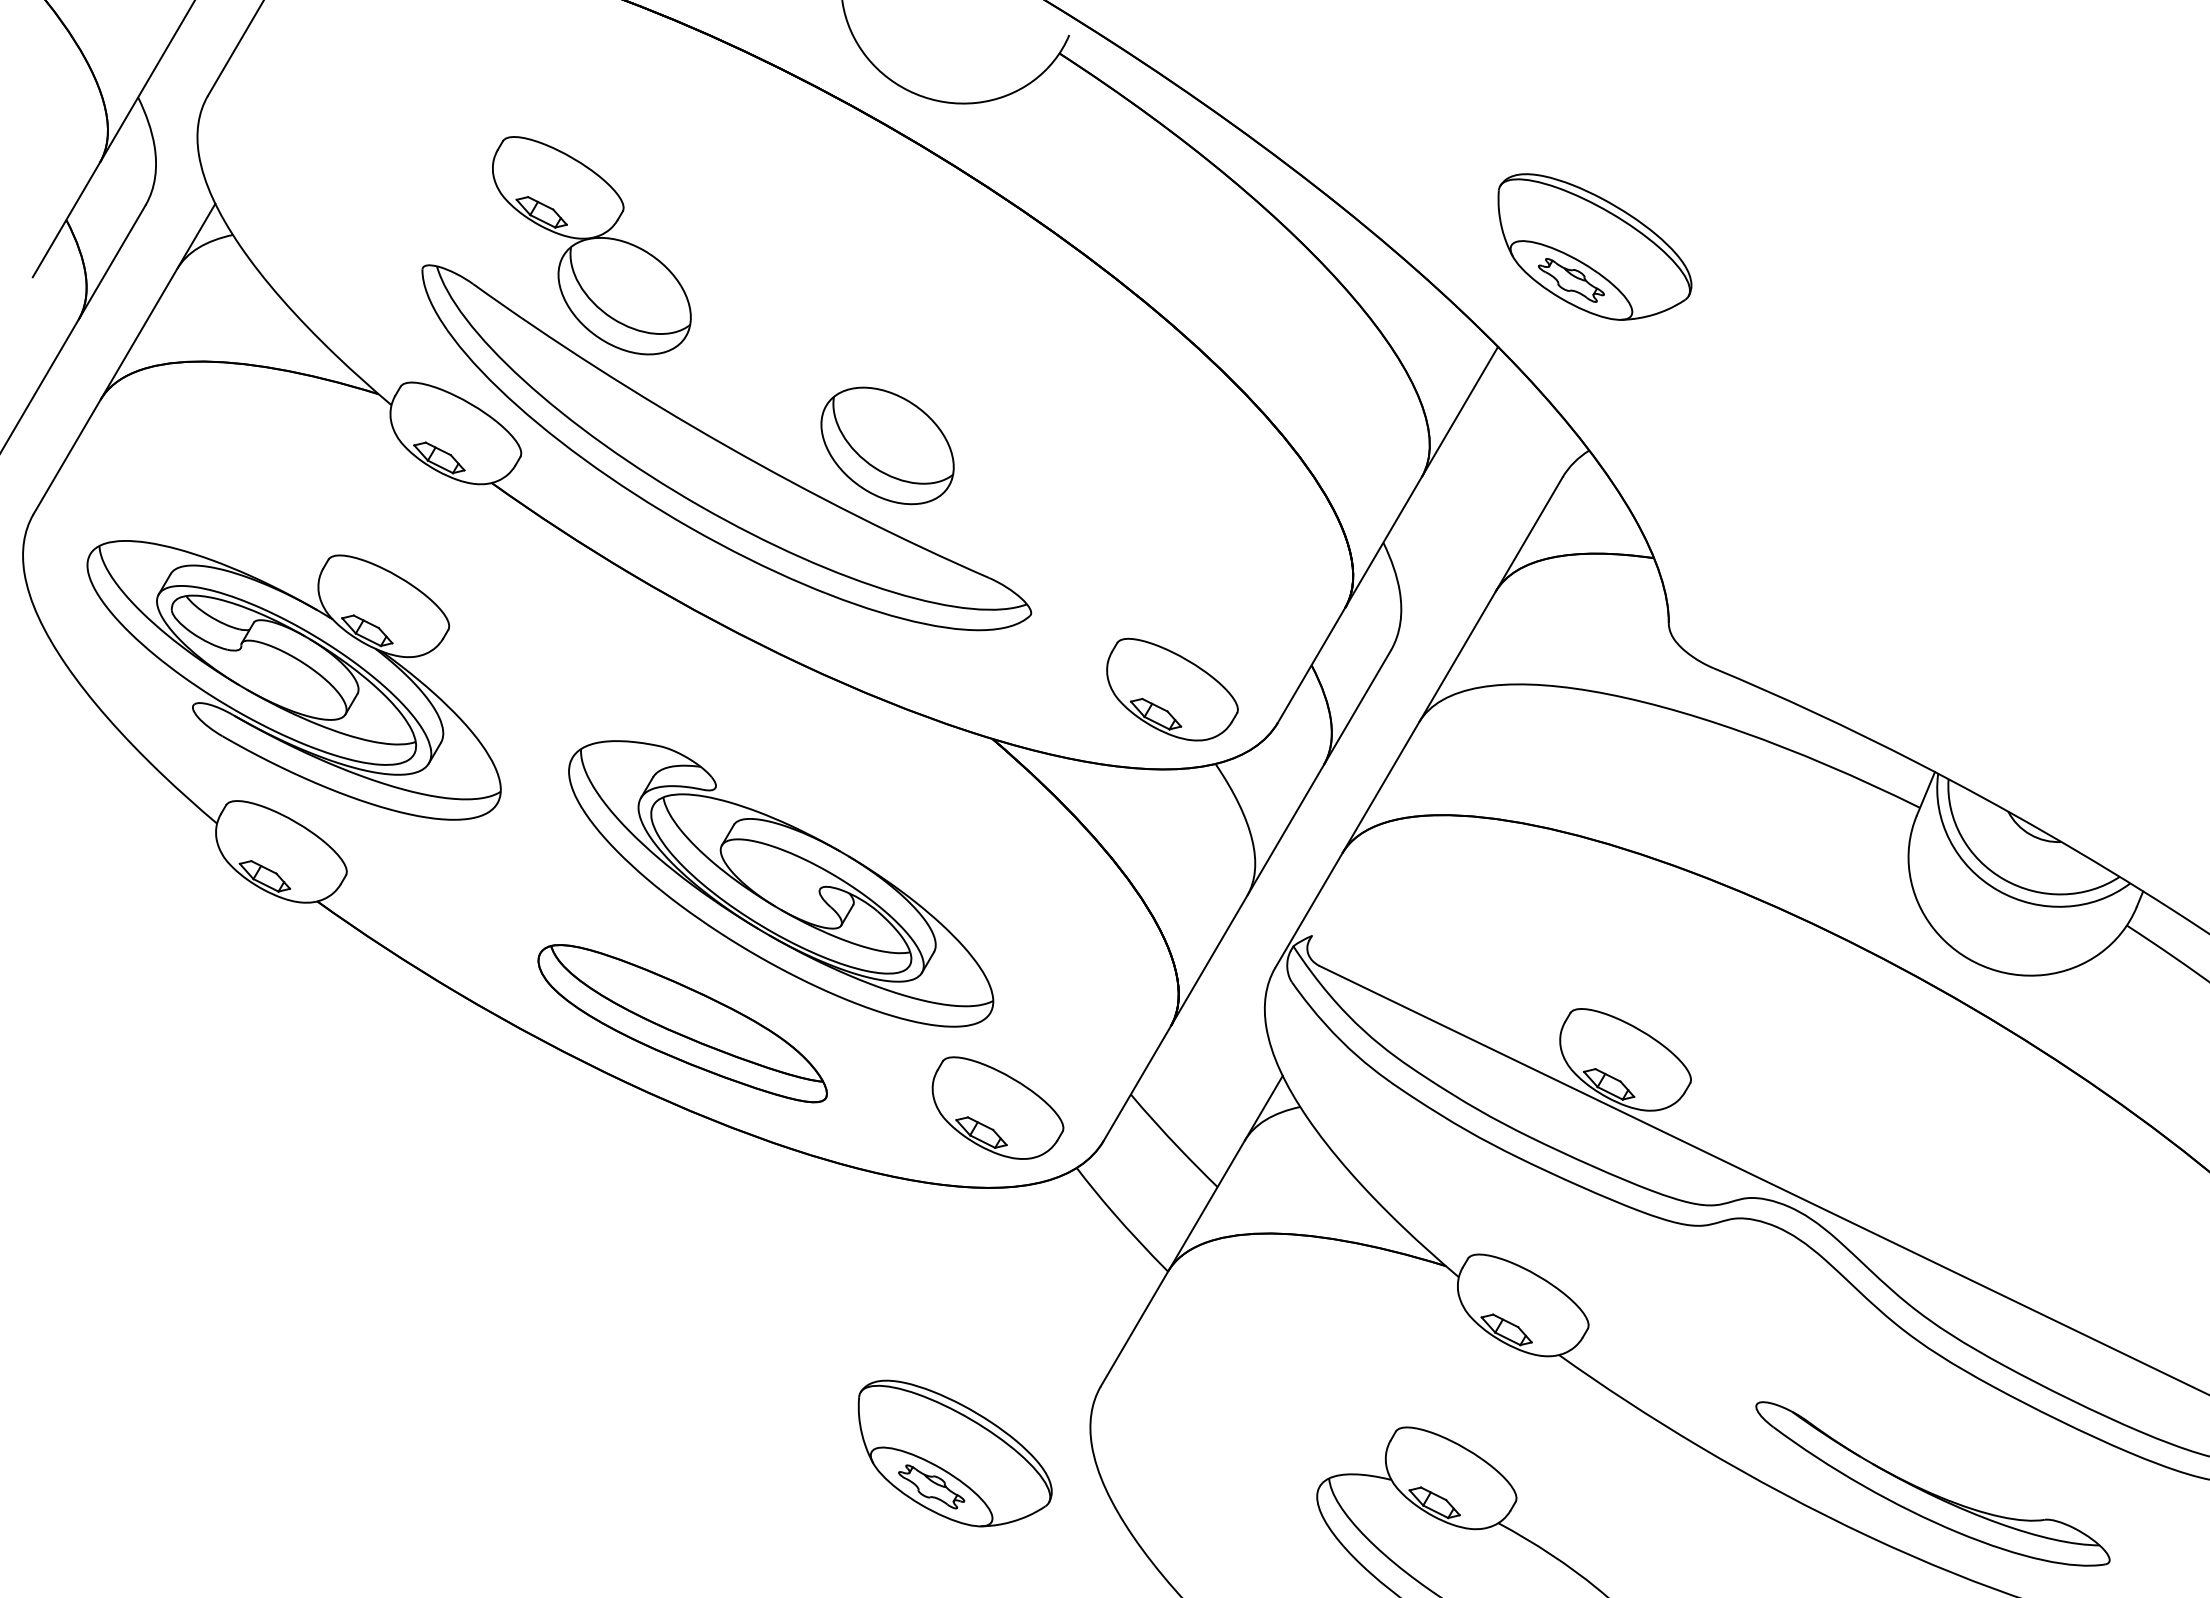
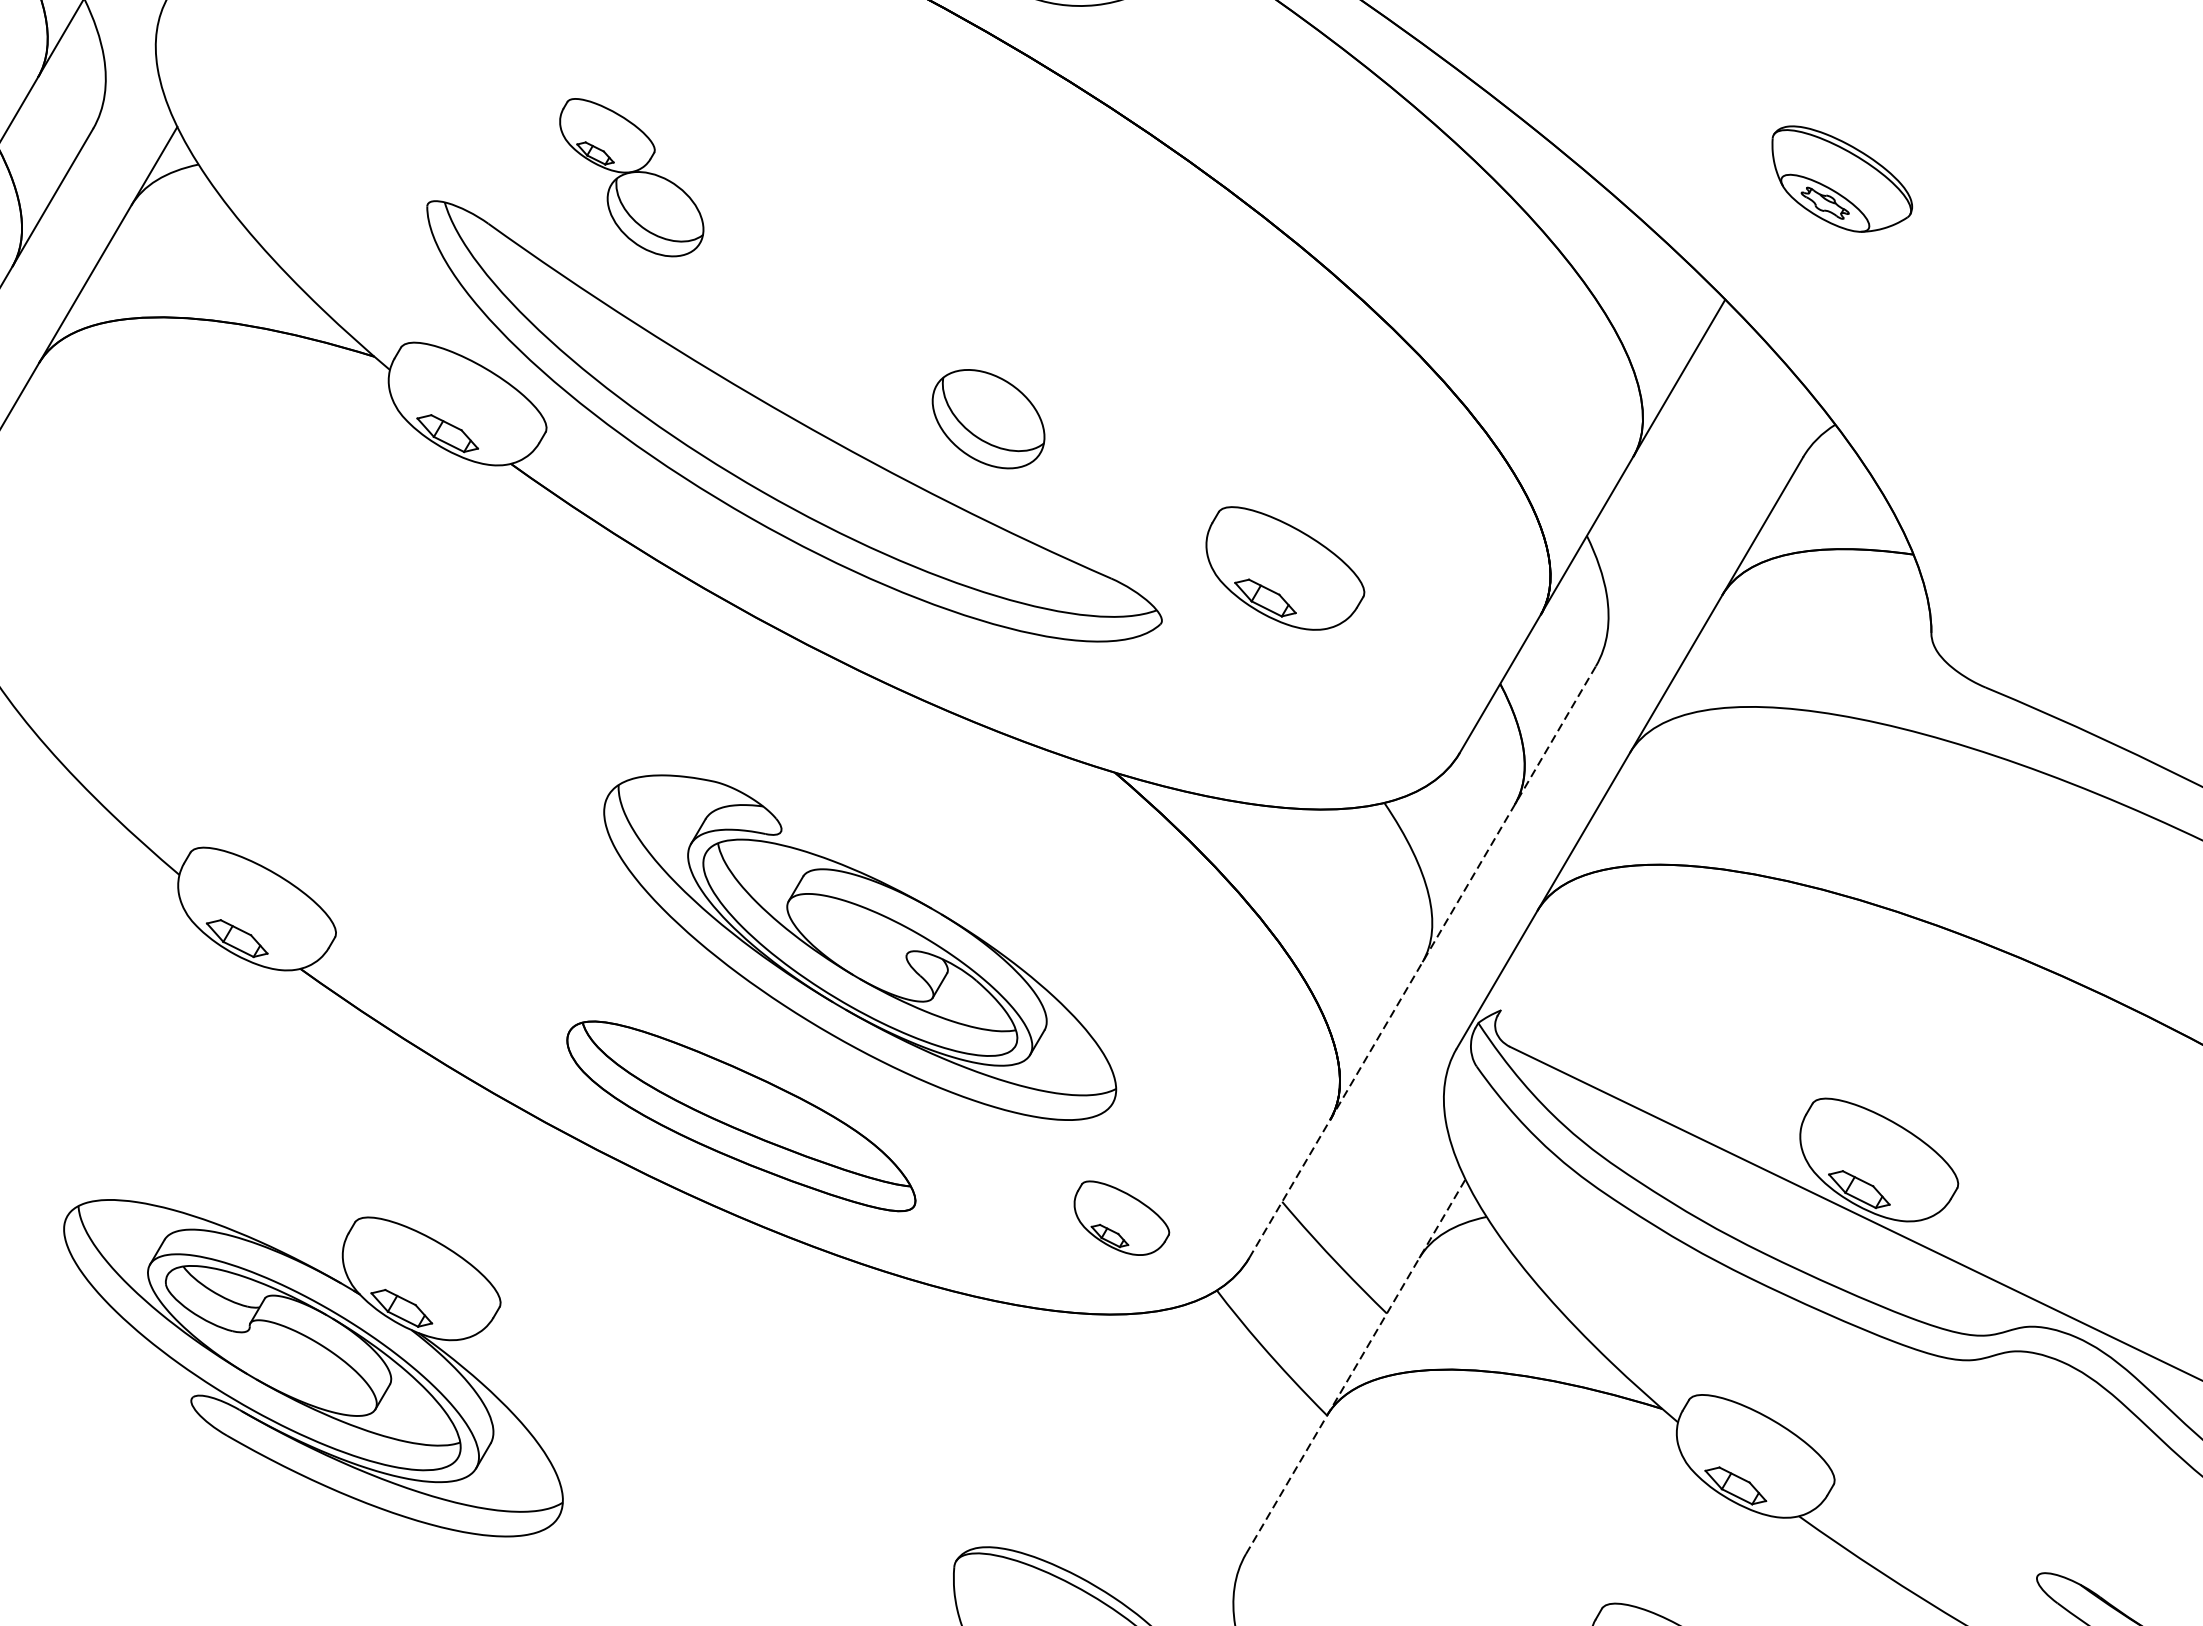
part: (591, 245) -> (631, 177), size x0.6
part: (1594, 246) -> (1841, 178), size x0.6
part: (887, 445) -> (988, 418), size x0.7
part: (303, 664) -> (324, 1349), moved
part: (1172, 689) -> (1285, 568), moved
line: (1247, 895) -> (1422, 961), solid -> dashed
part: (997, 1107) -> (1121, 1217), size x0.6
line: (1191, 1231) -> (1355, 1367), solid -> dashed

